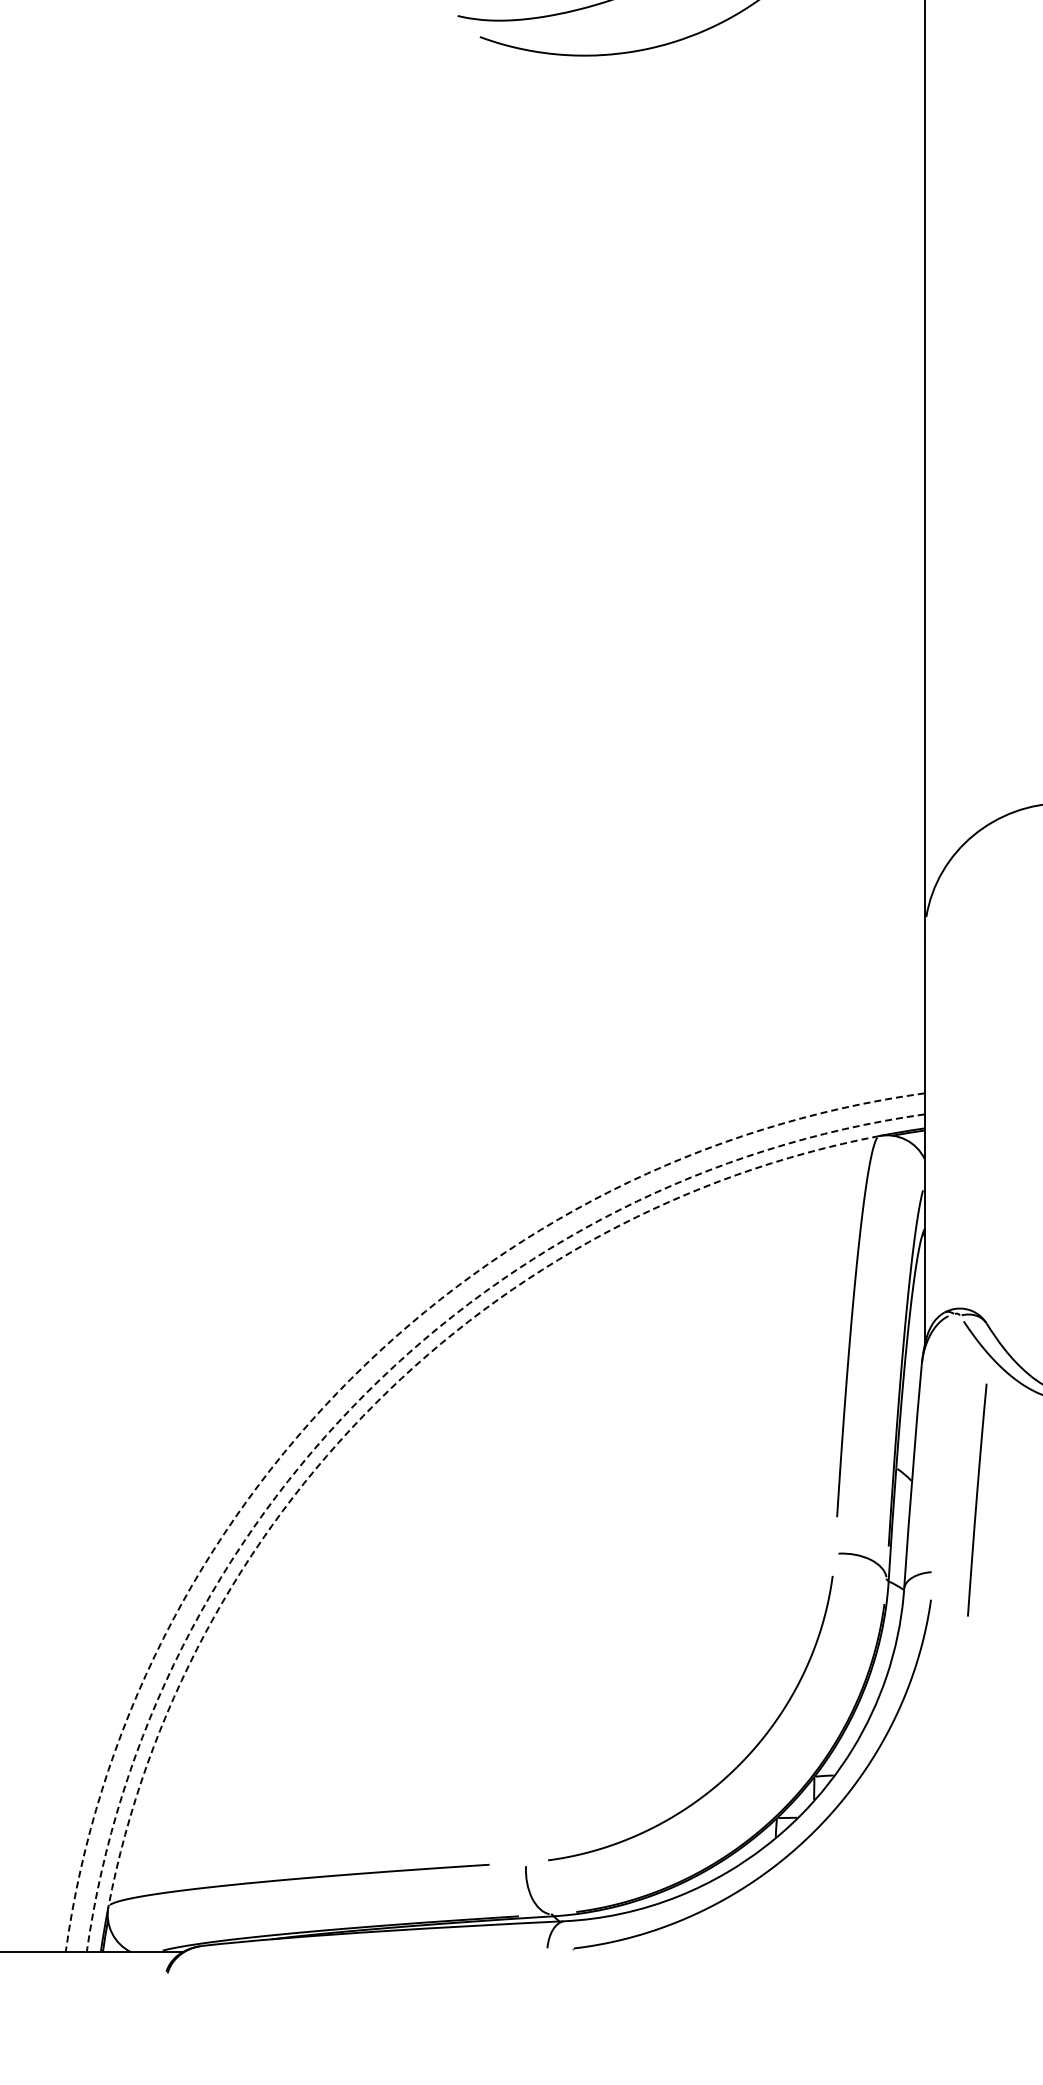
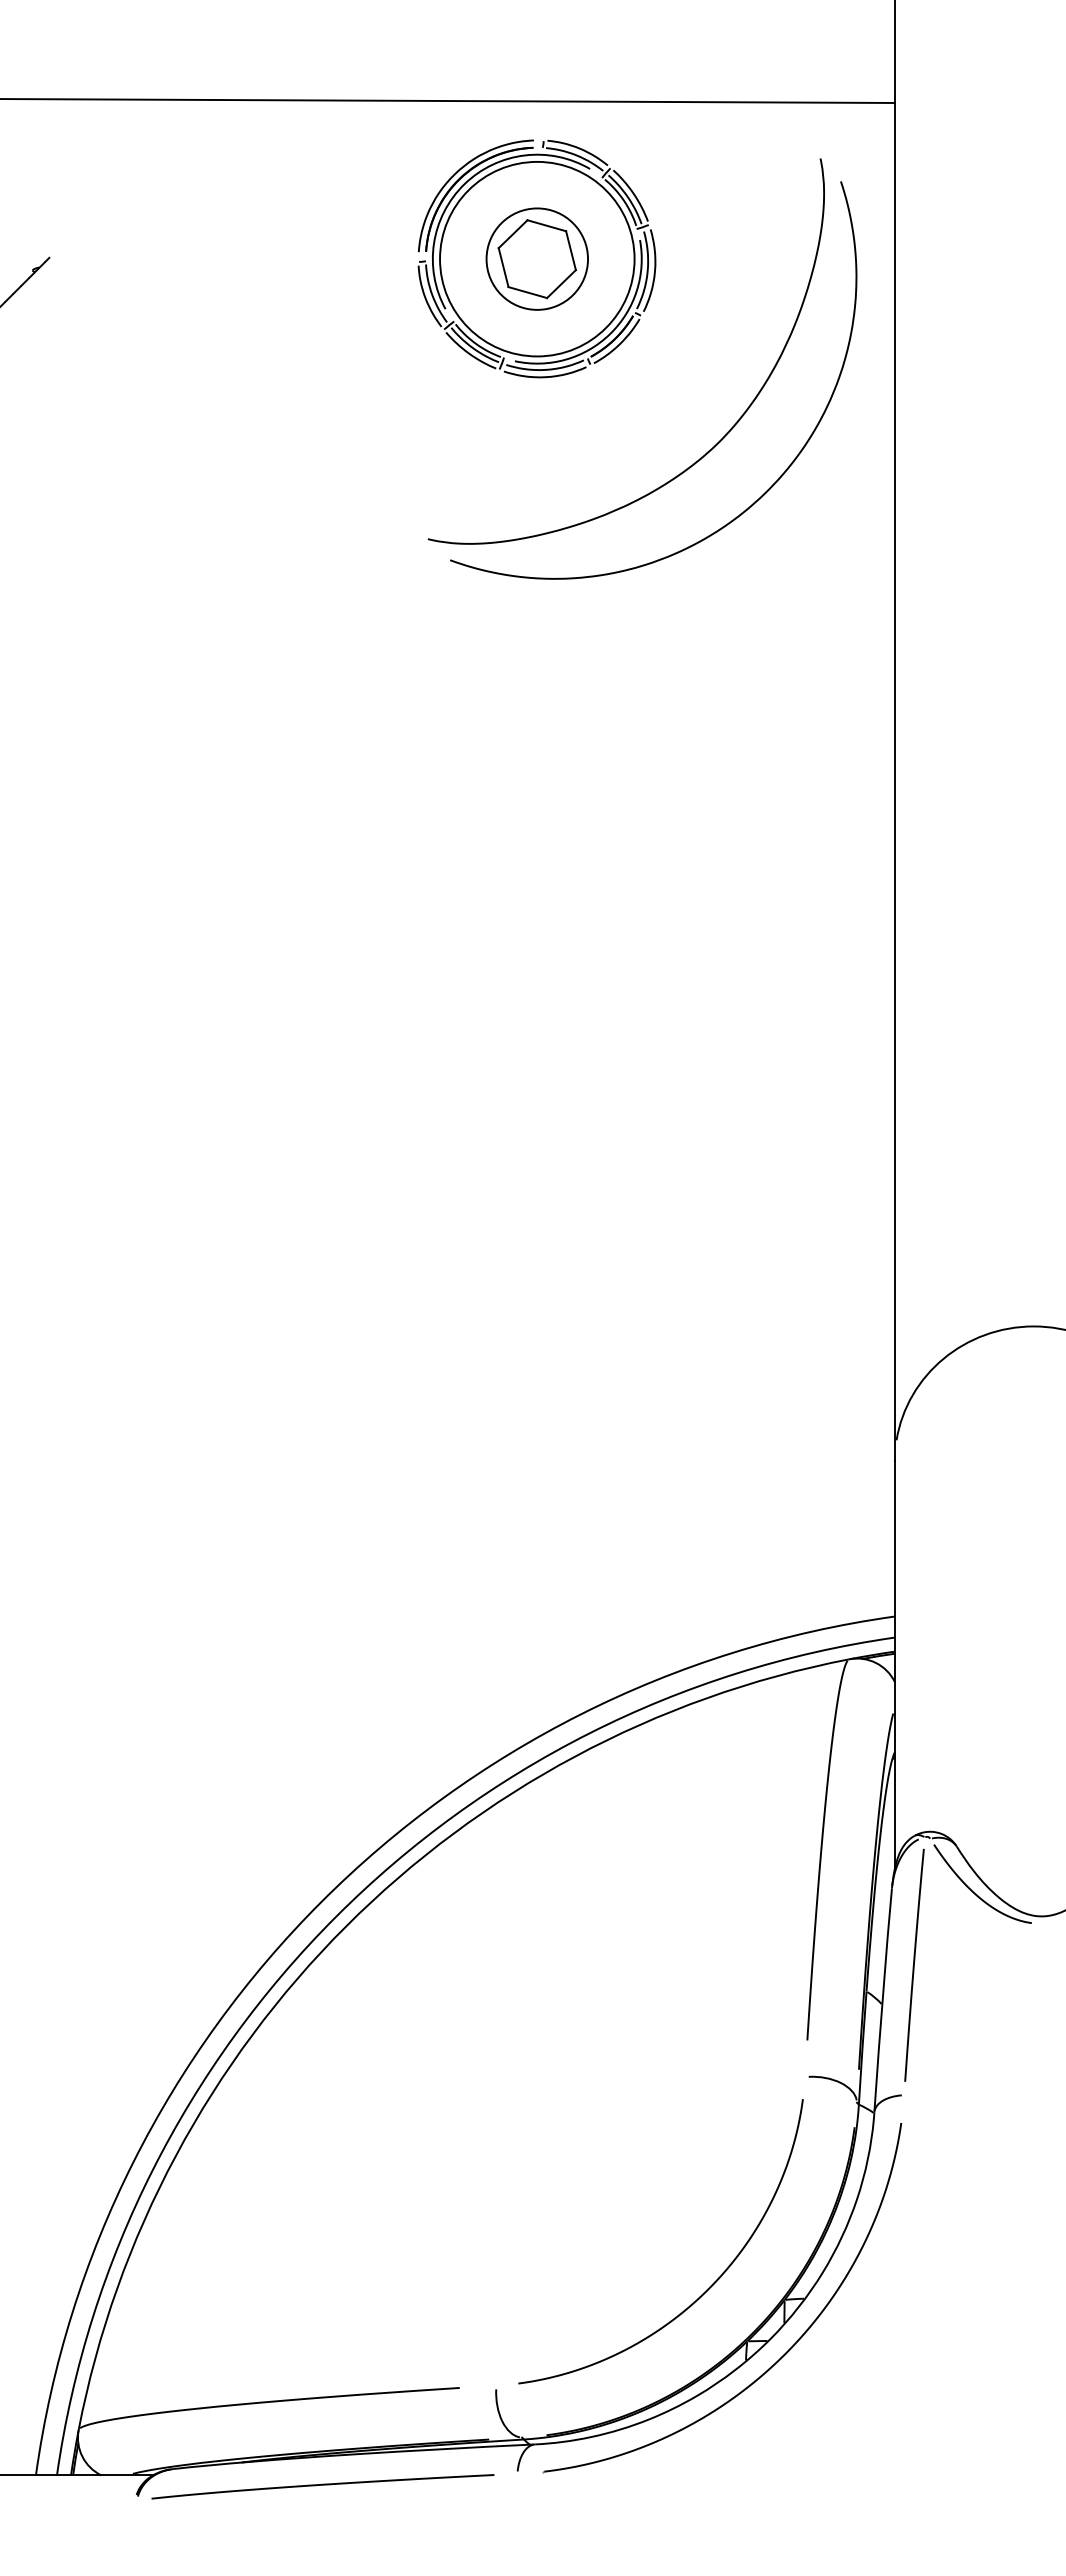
arc: (351, 1379) -> (321, 1902), dashed -> solid
arc: (366, 1393) -> (336, 1916), dashed -> solid
arc: (375, 1403) -> (345, 1926), dashed -> solid
line: (977, 1499) -> (914, 1964), moved
part: (352, 1963) -> (322, 2486), added

